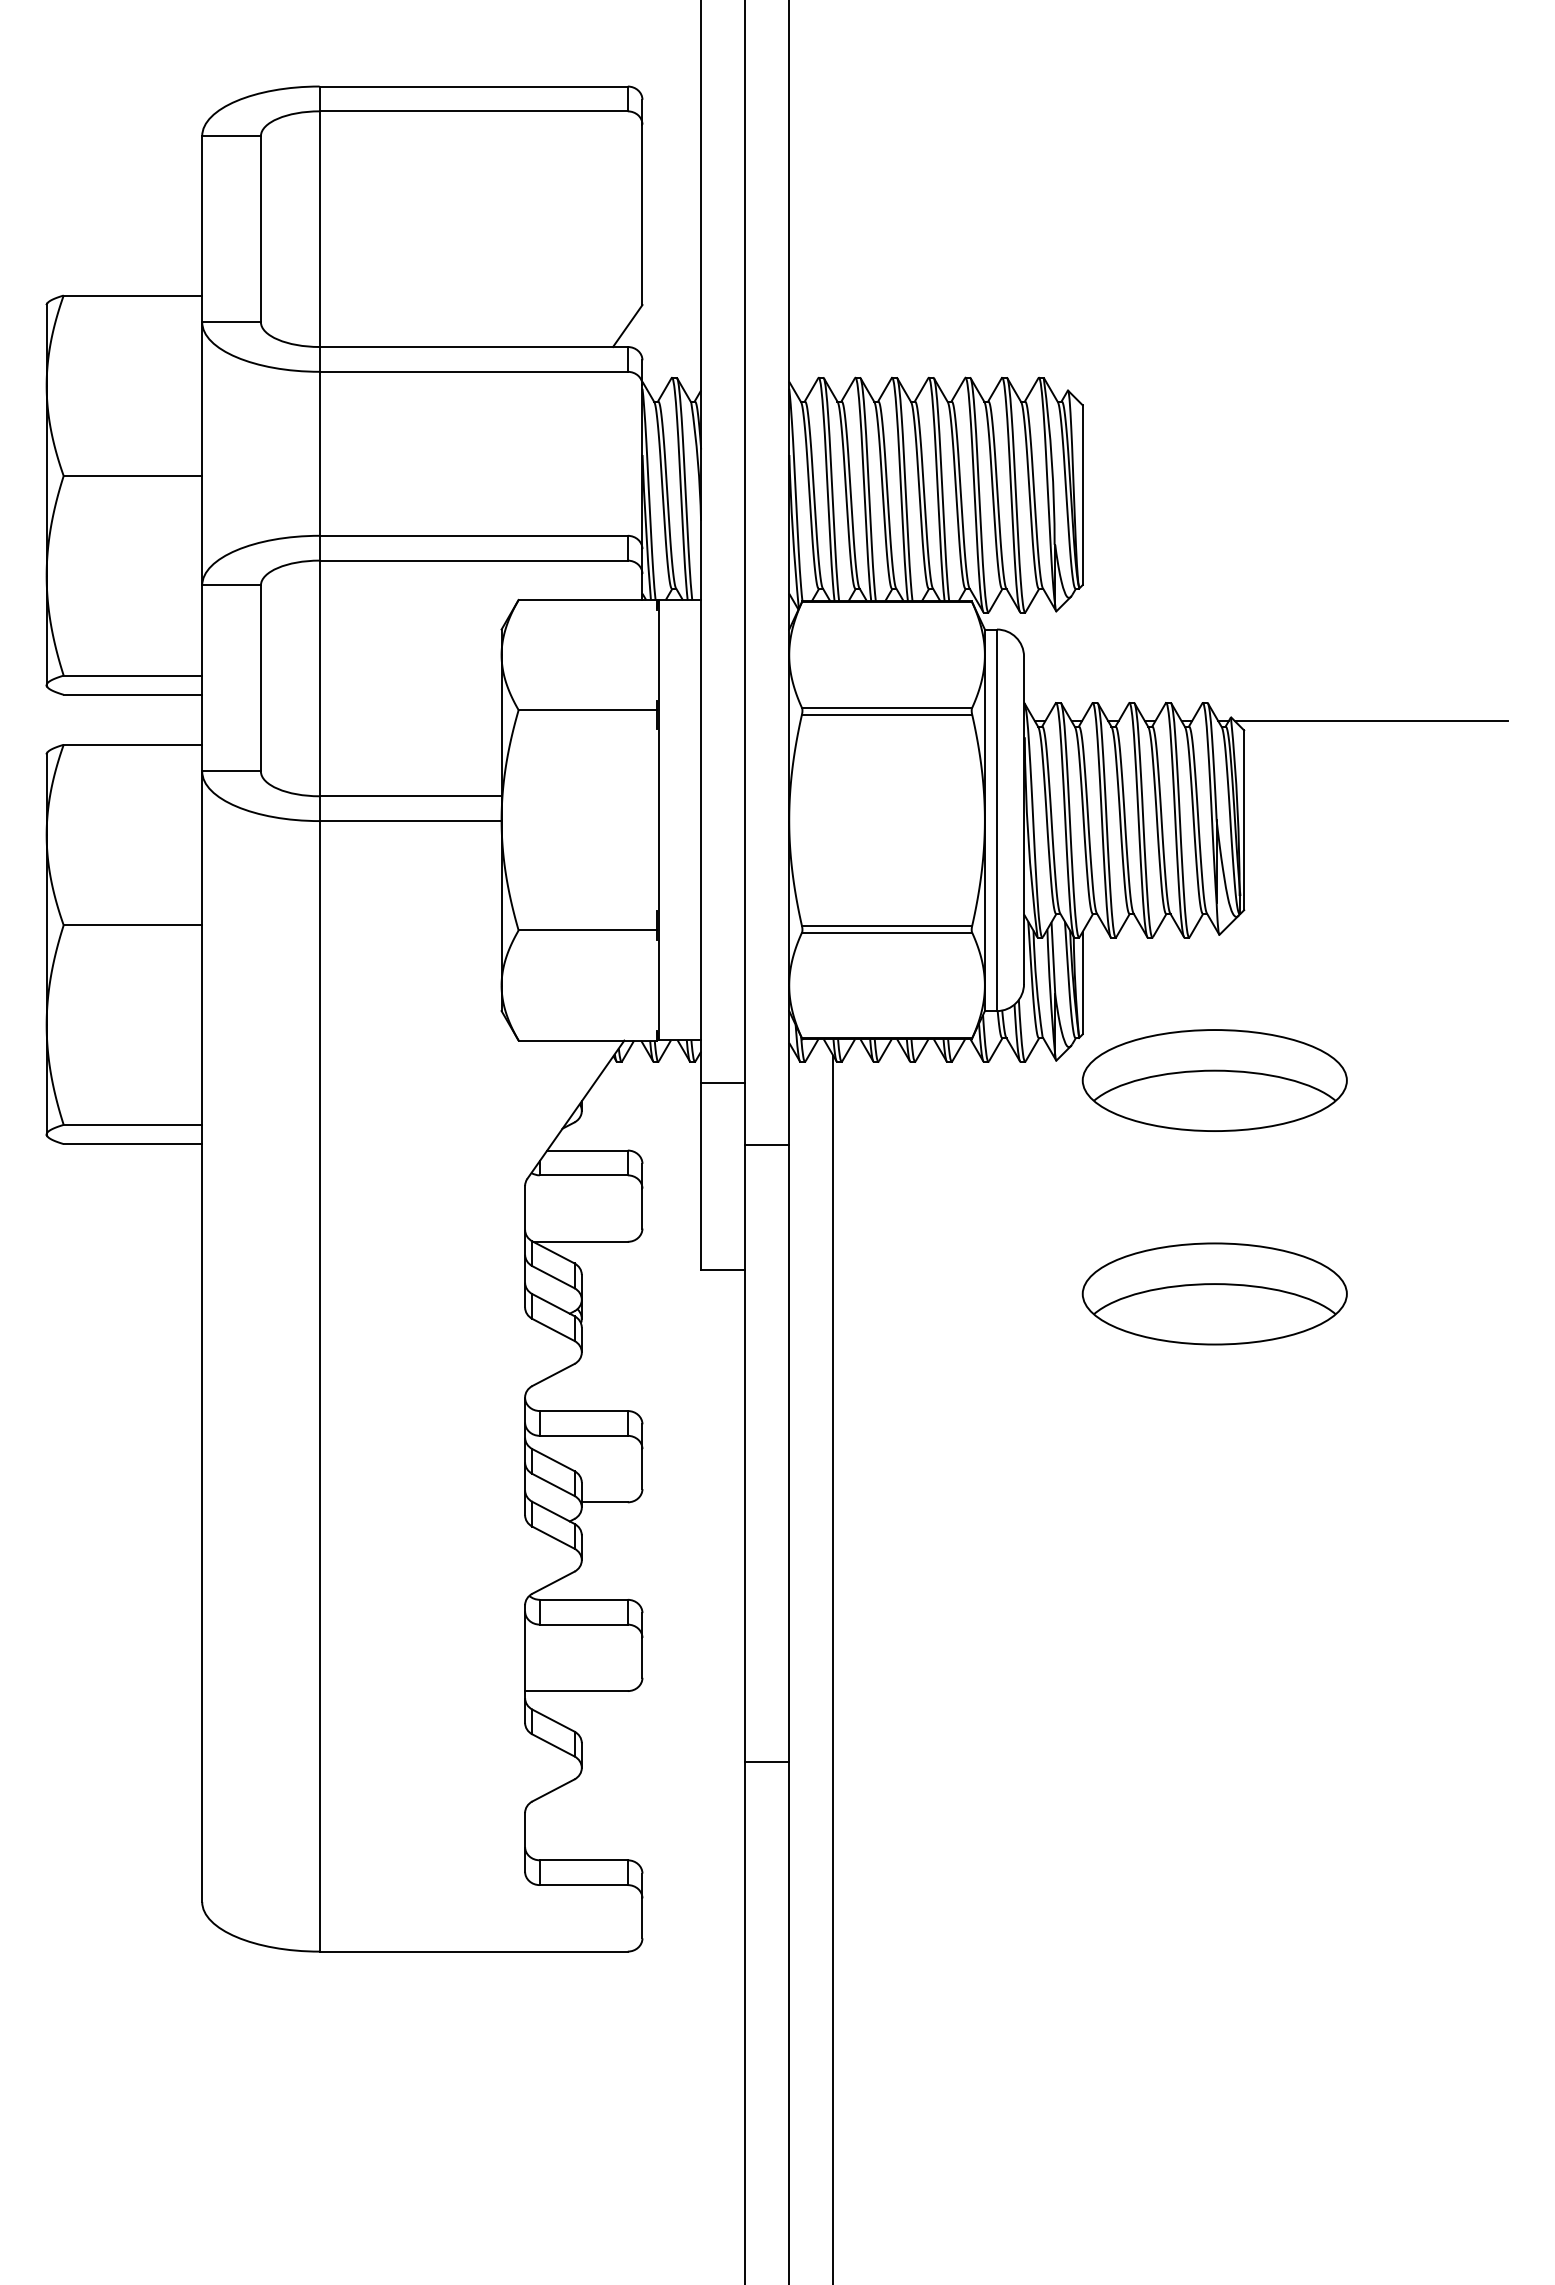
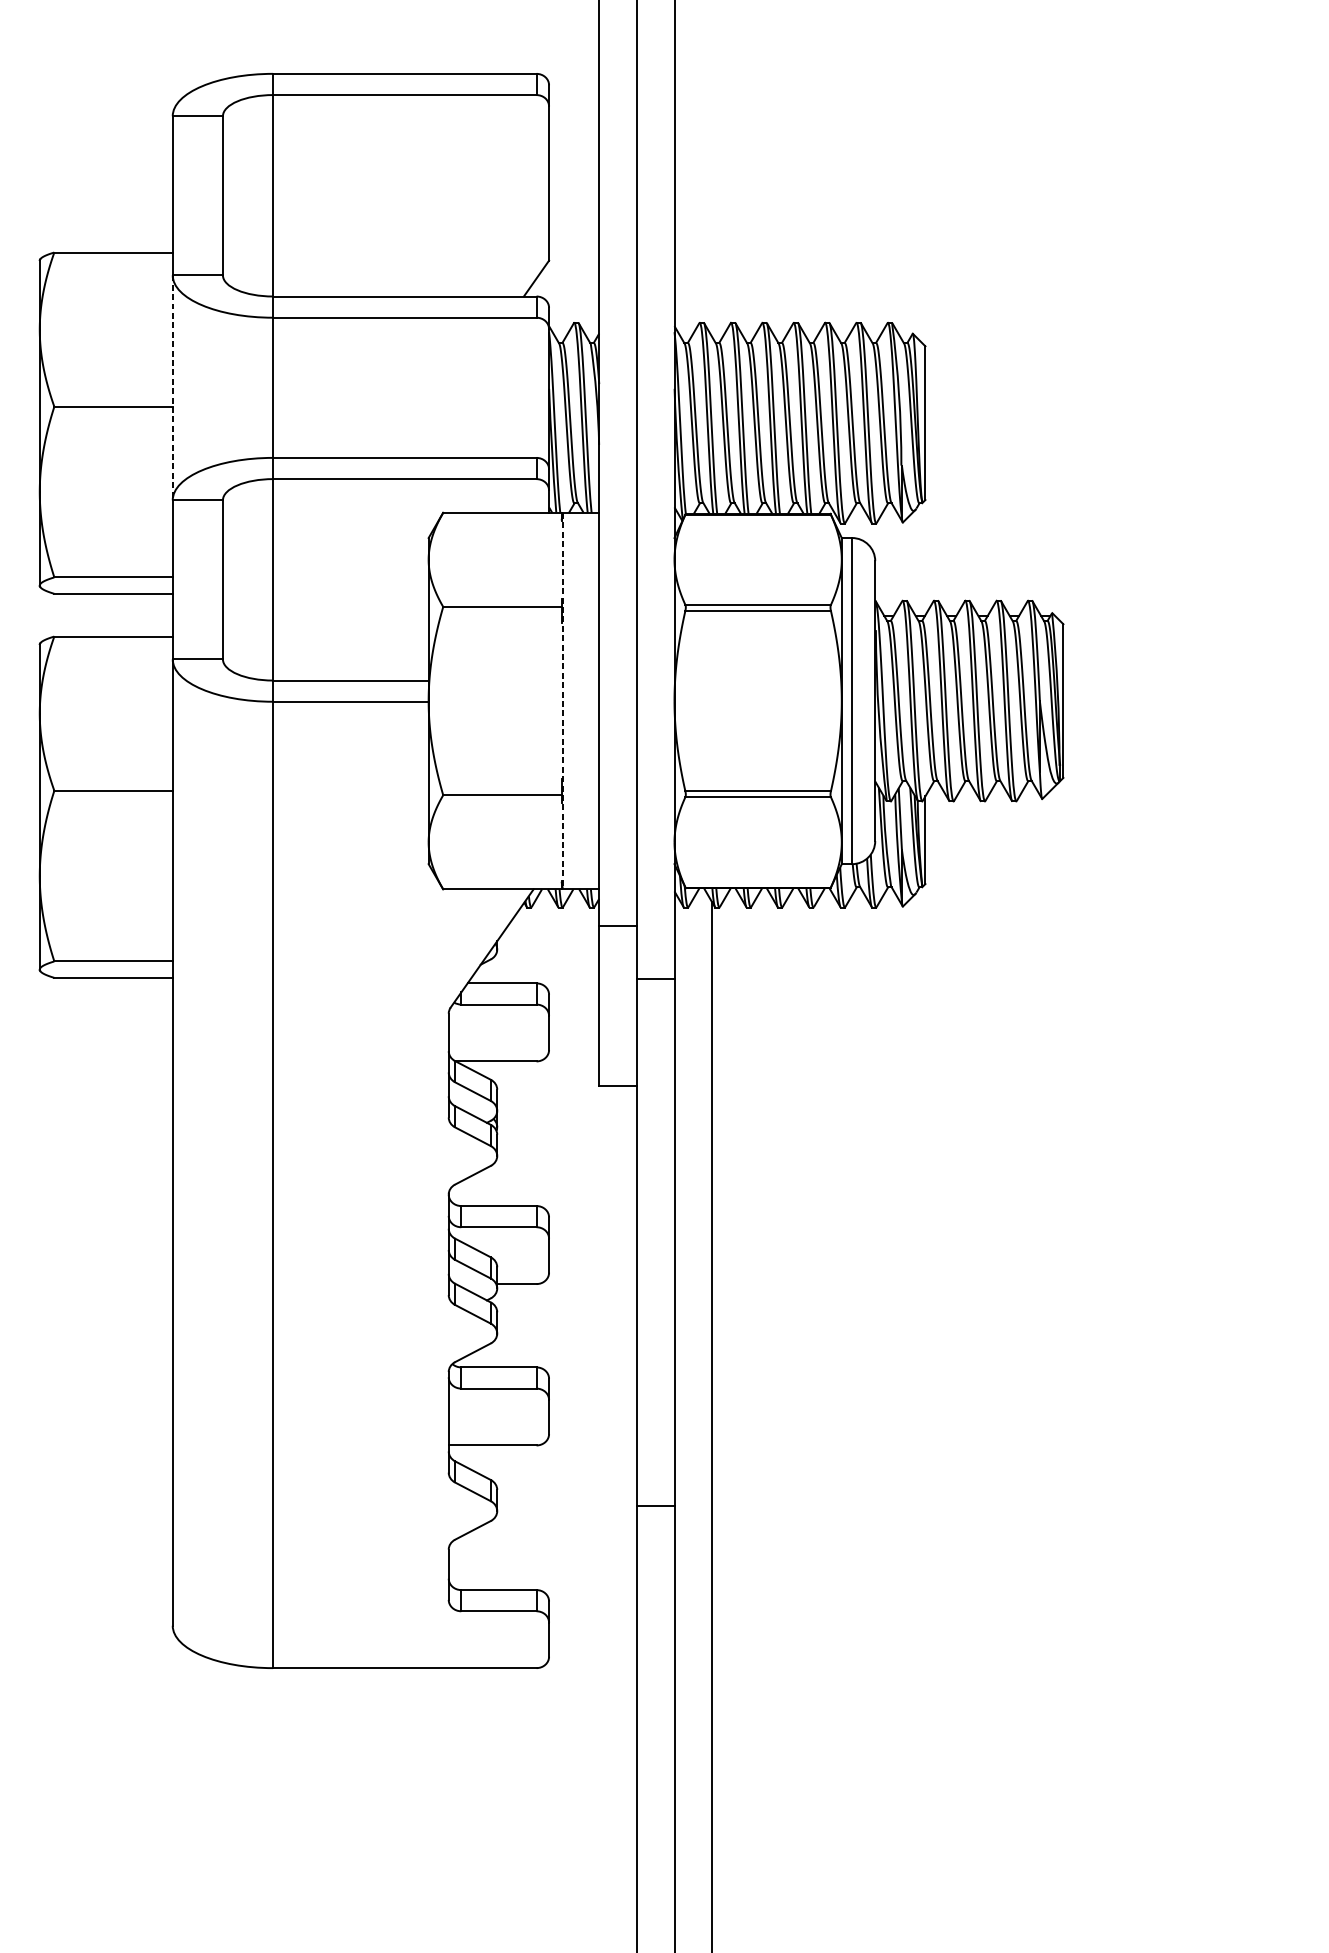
line: (202, 453) -> (172, 387), solid -> dashed
line: (1371, 721) -> (1172, 616), removed
line: (658, 820) -> (562, 701), solid -> dashed
part: (1214, 1080) -> (1038, 923), removed
part: (1214, 1293) -> (1038, 1105), removed

